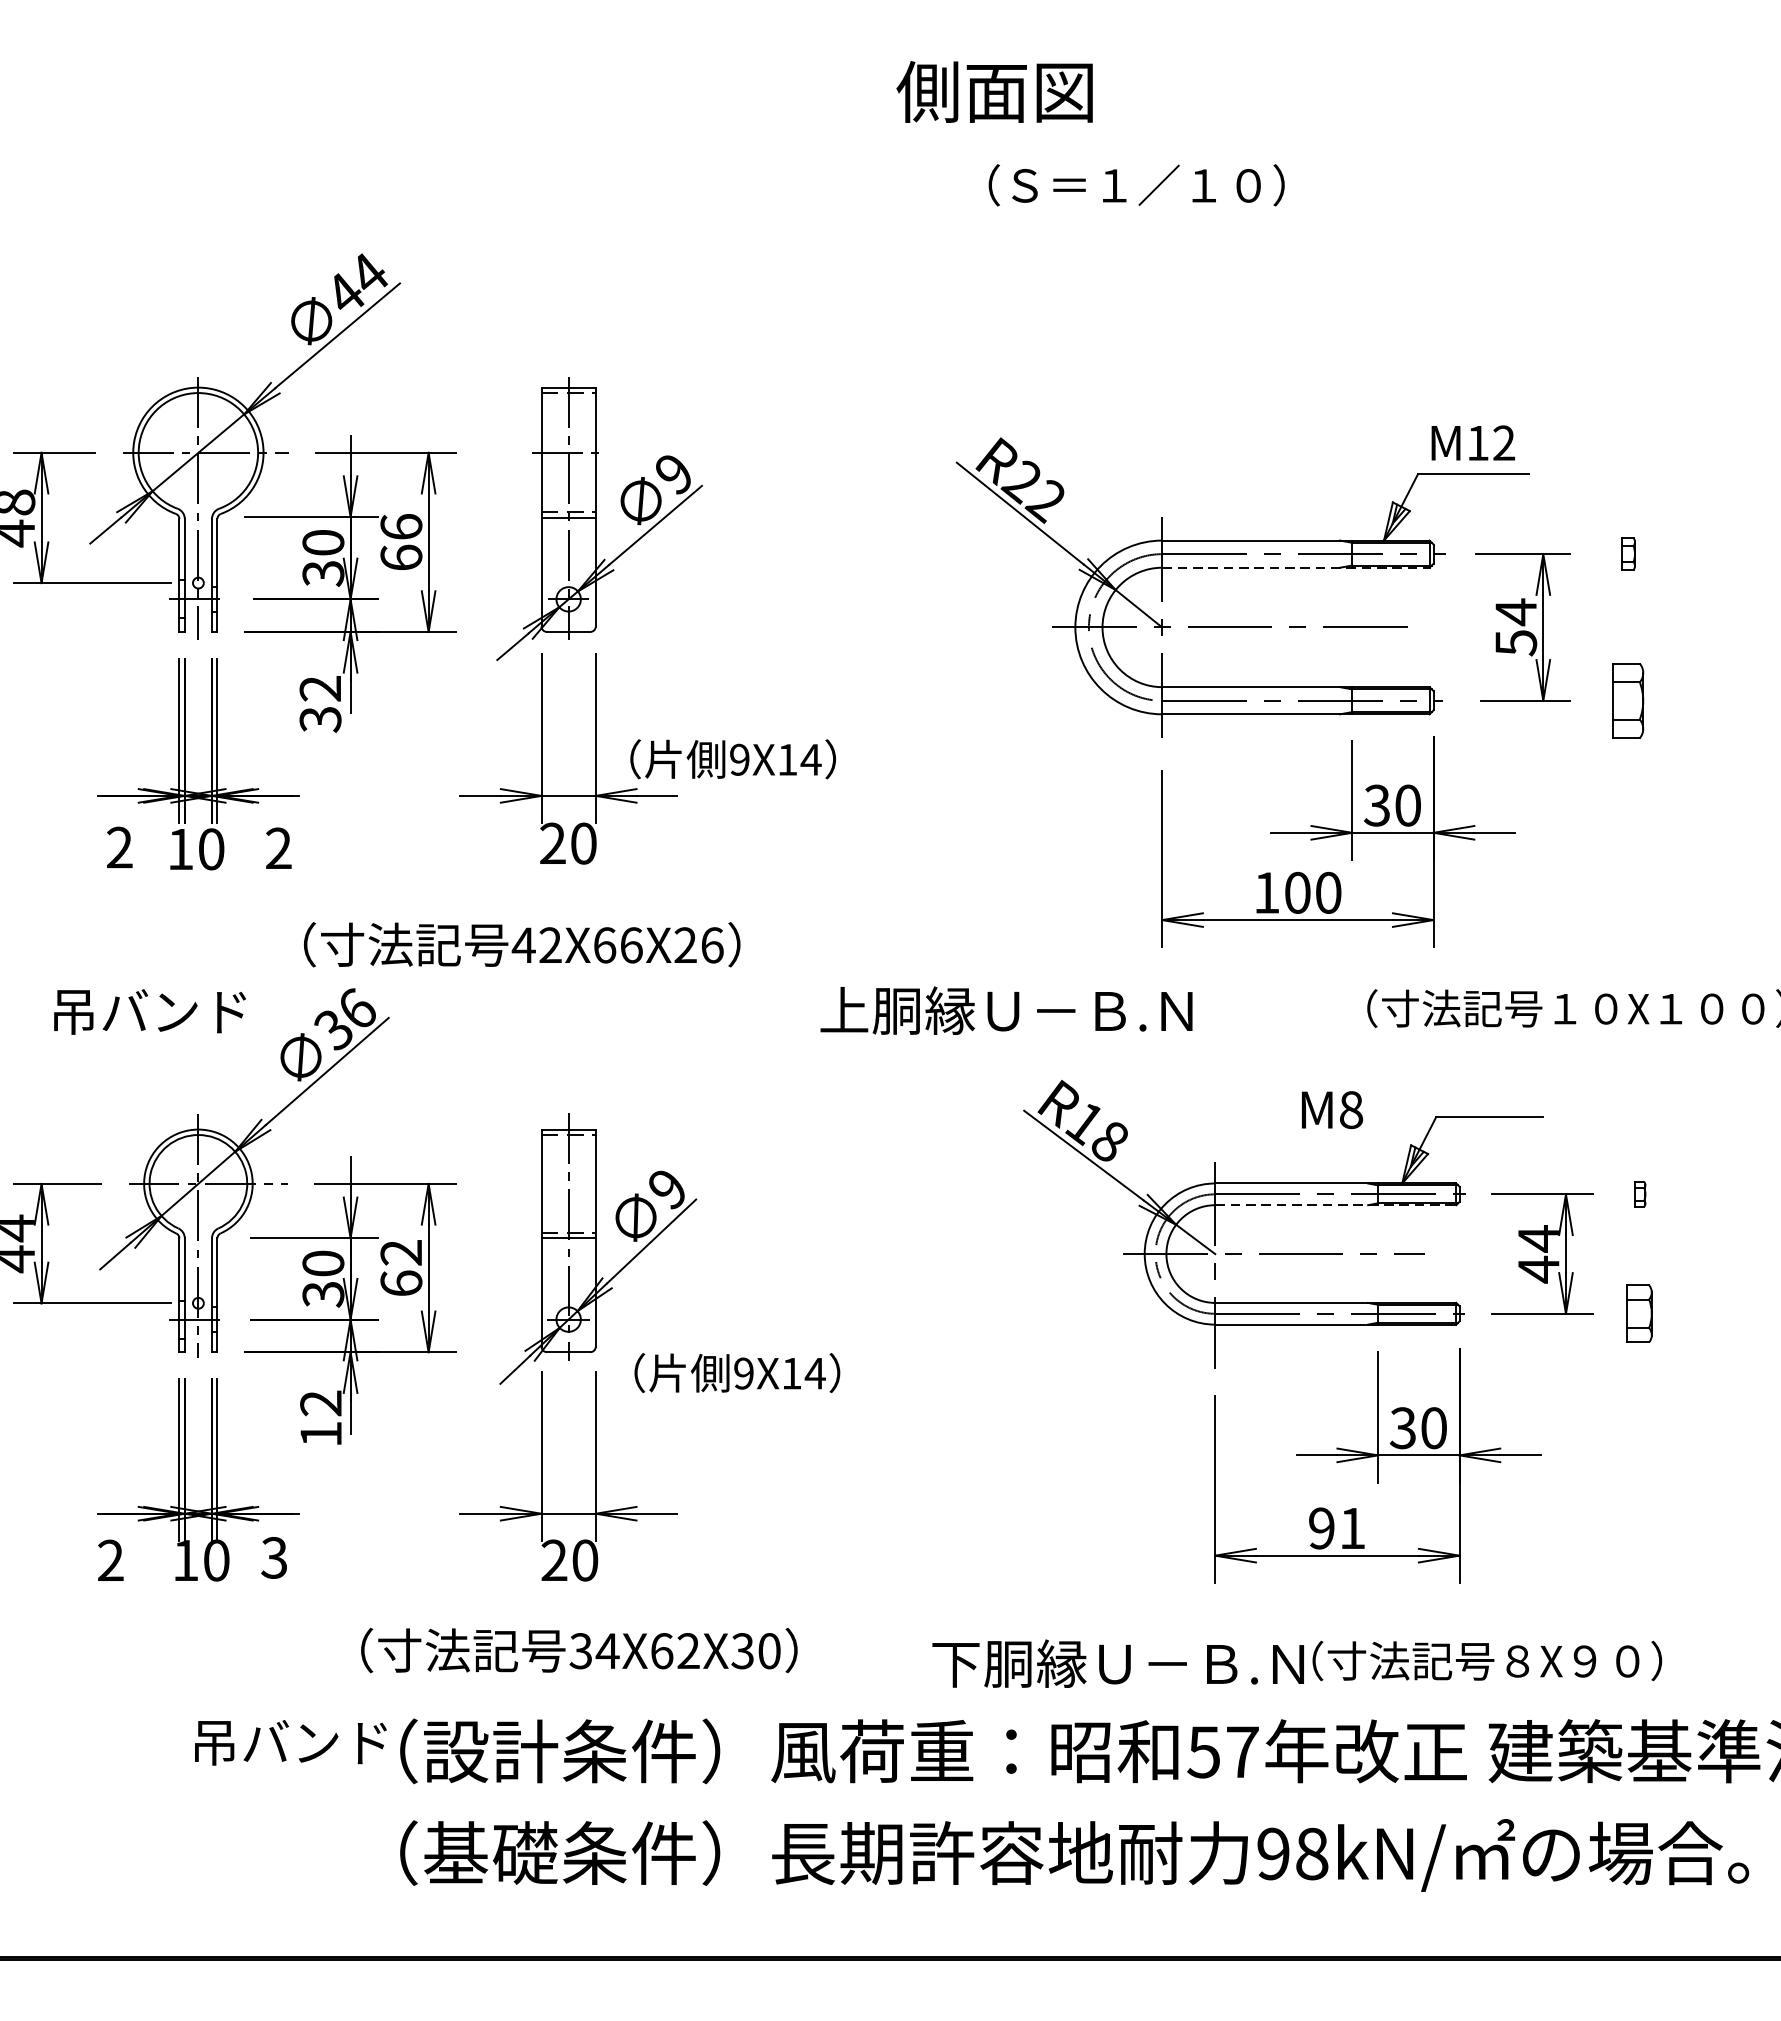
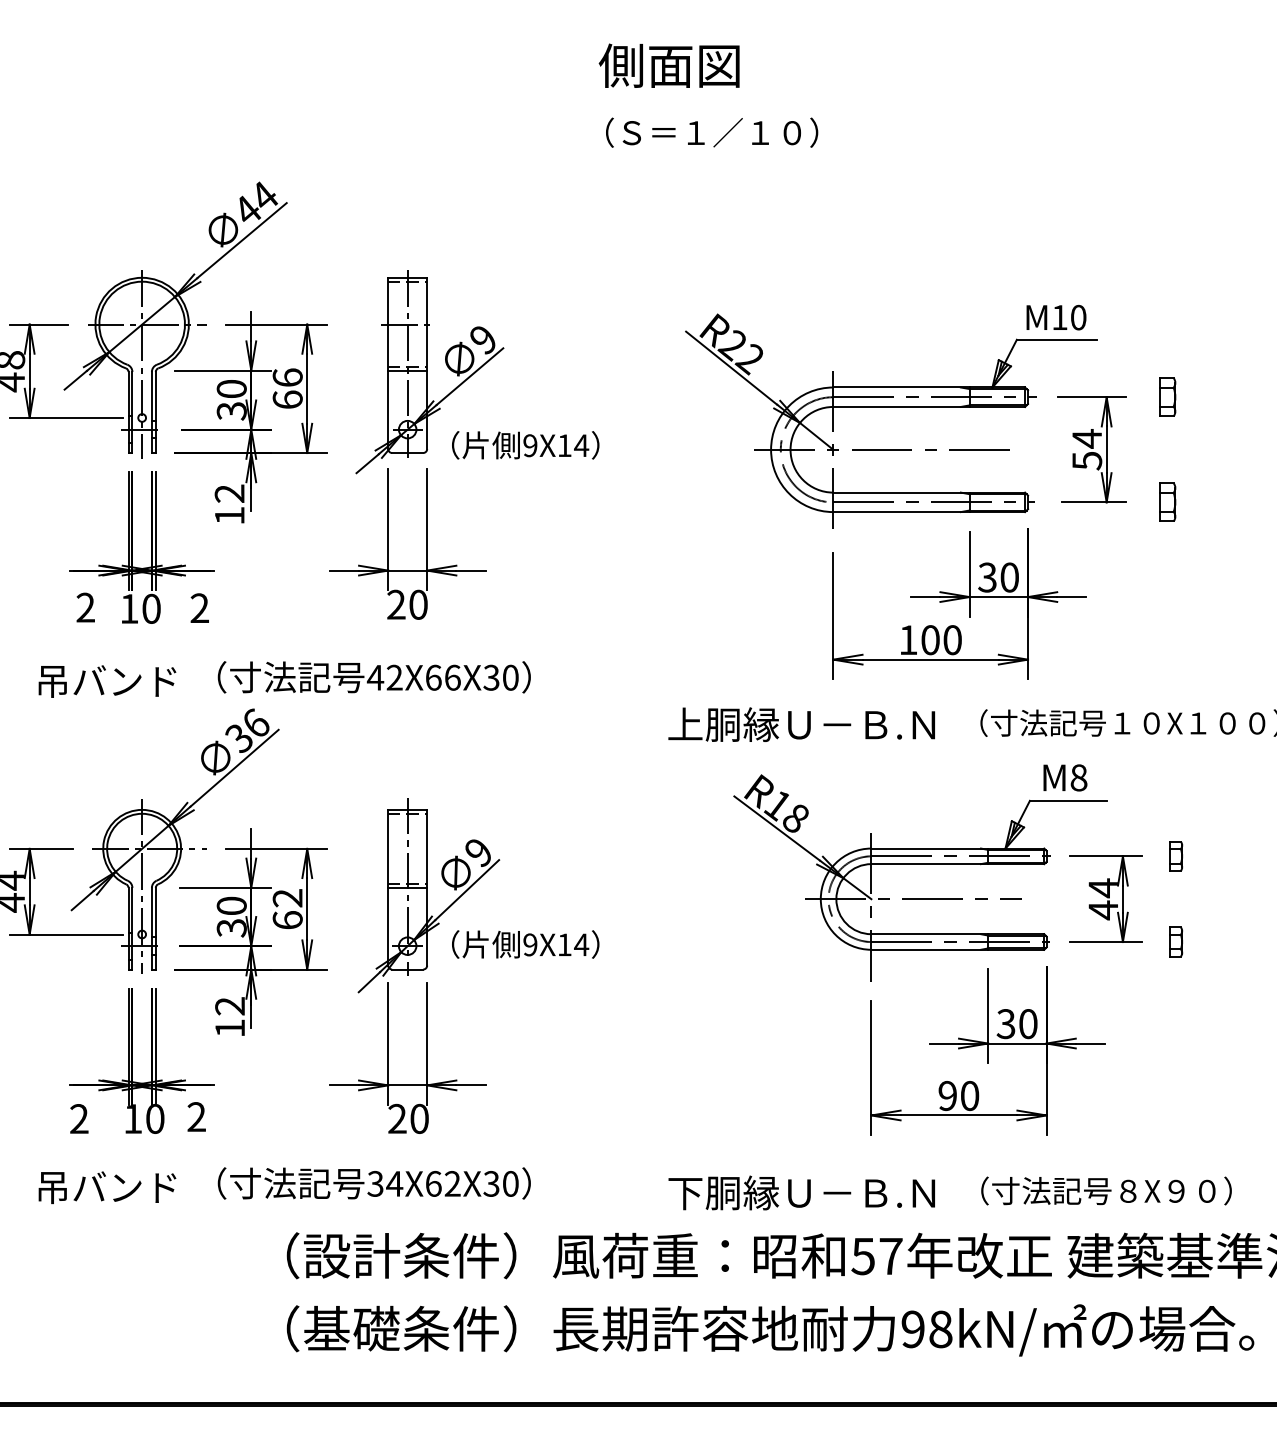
text: (993, 91) -> (668, 65), moved
text: (1137, 185) -> (712, 132), moved
text: (1504, 442) -> (1078, 317), M12 -> M10
part: (1628, 553) -> (1167, 396), size x1.67
line: (1296, 567) -> (929, 406), dashed -> solid
part: (1628, 699) -> (1167, 501), size x0.71
text: (320, 720) -> (229, 516), 32 -> 12
text: (732, 759) -> (525, 445), moved
text: (698, 944) -> (500, 677), 42X66X26 -> 42X66X30
text: (1006, 1010) -> (801, 724), moved
text: (150, 1011) -> (107, 681), moved
text: (1332, 1109) -> (1065, 777), moved
part: (1640, 1194) -> (1176, 856), size x1.67
line: (1336, 1205) -> (958, 864), dashed -> solid
part: (1640, 1313) -> (1176, 941), size x0.71
text: (737, 1373) -> (525, 944), moved
text: (1353, 1529) -> (970, 1096), 91 -> 90
text: (274, 1558) -> (196, 1117), 3 -> 2
text: (578, 1650) -> (373, 1183), moved
text: (1487, 1660) -> (1106, 1190), moved
text: (290, 1742) -> (107, 1187), moved

